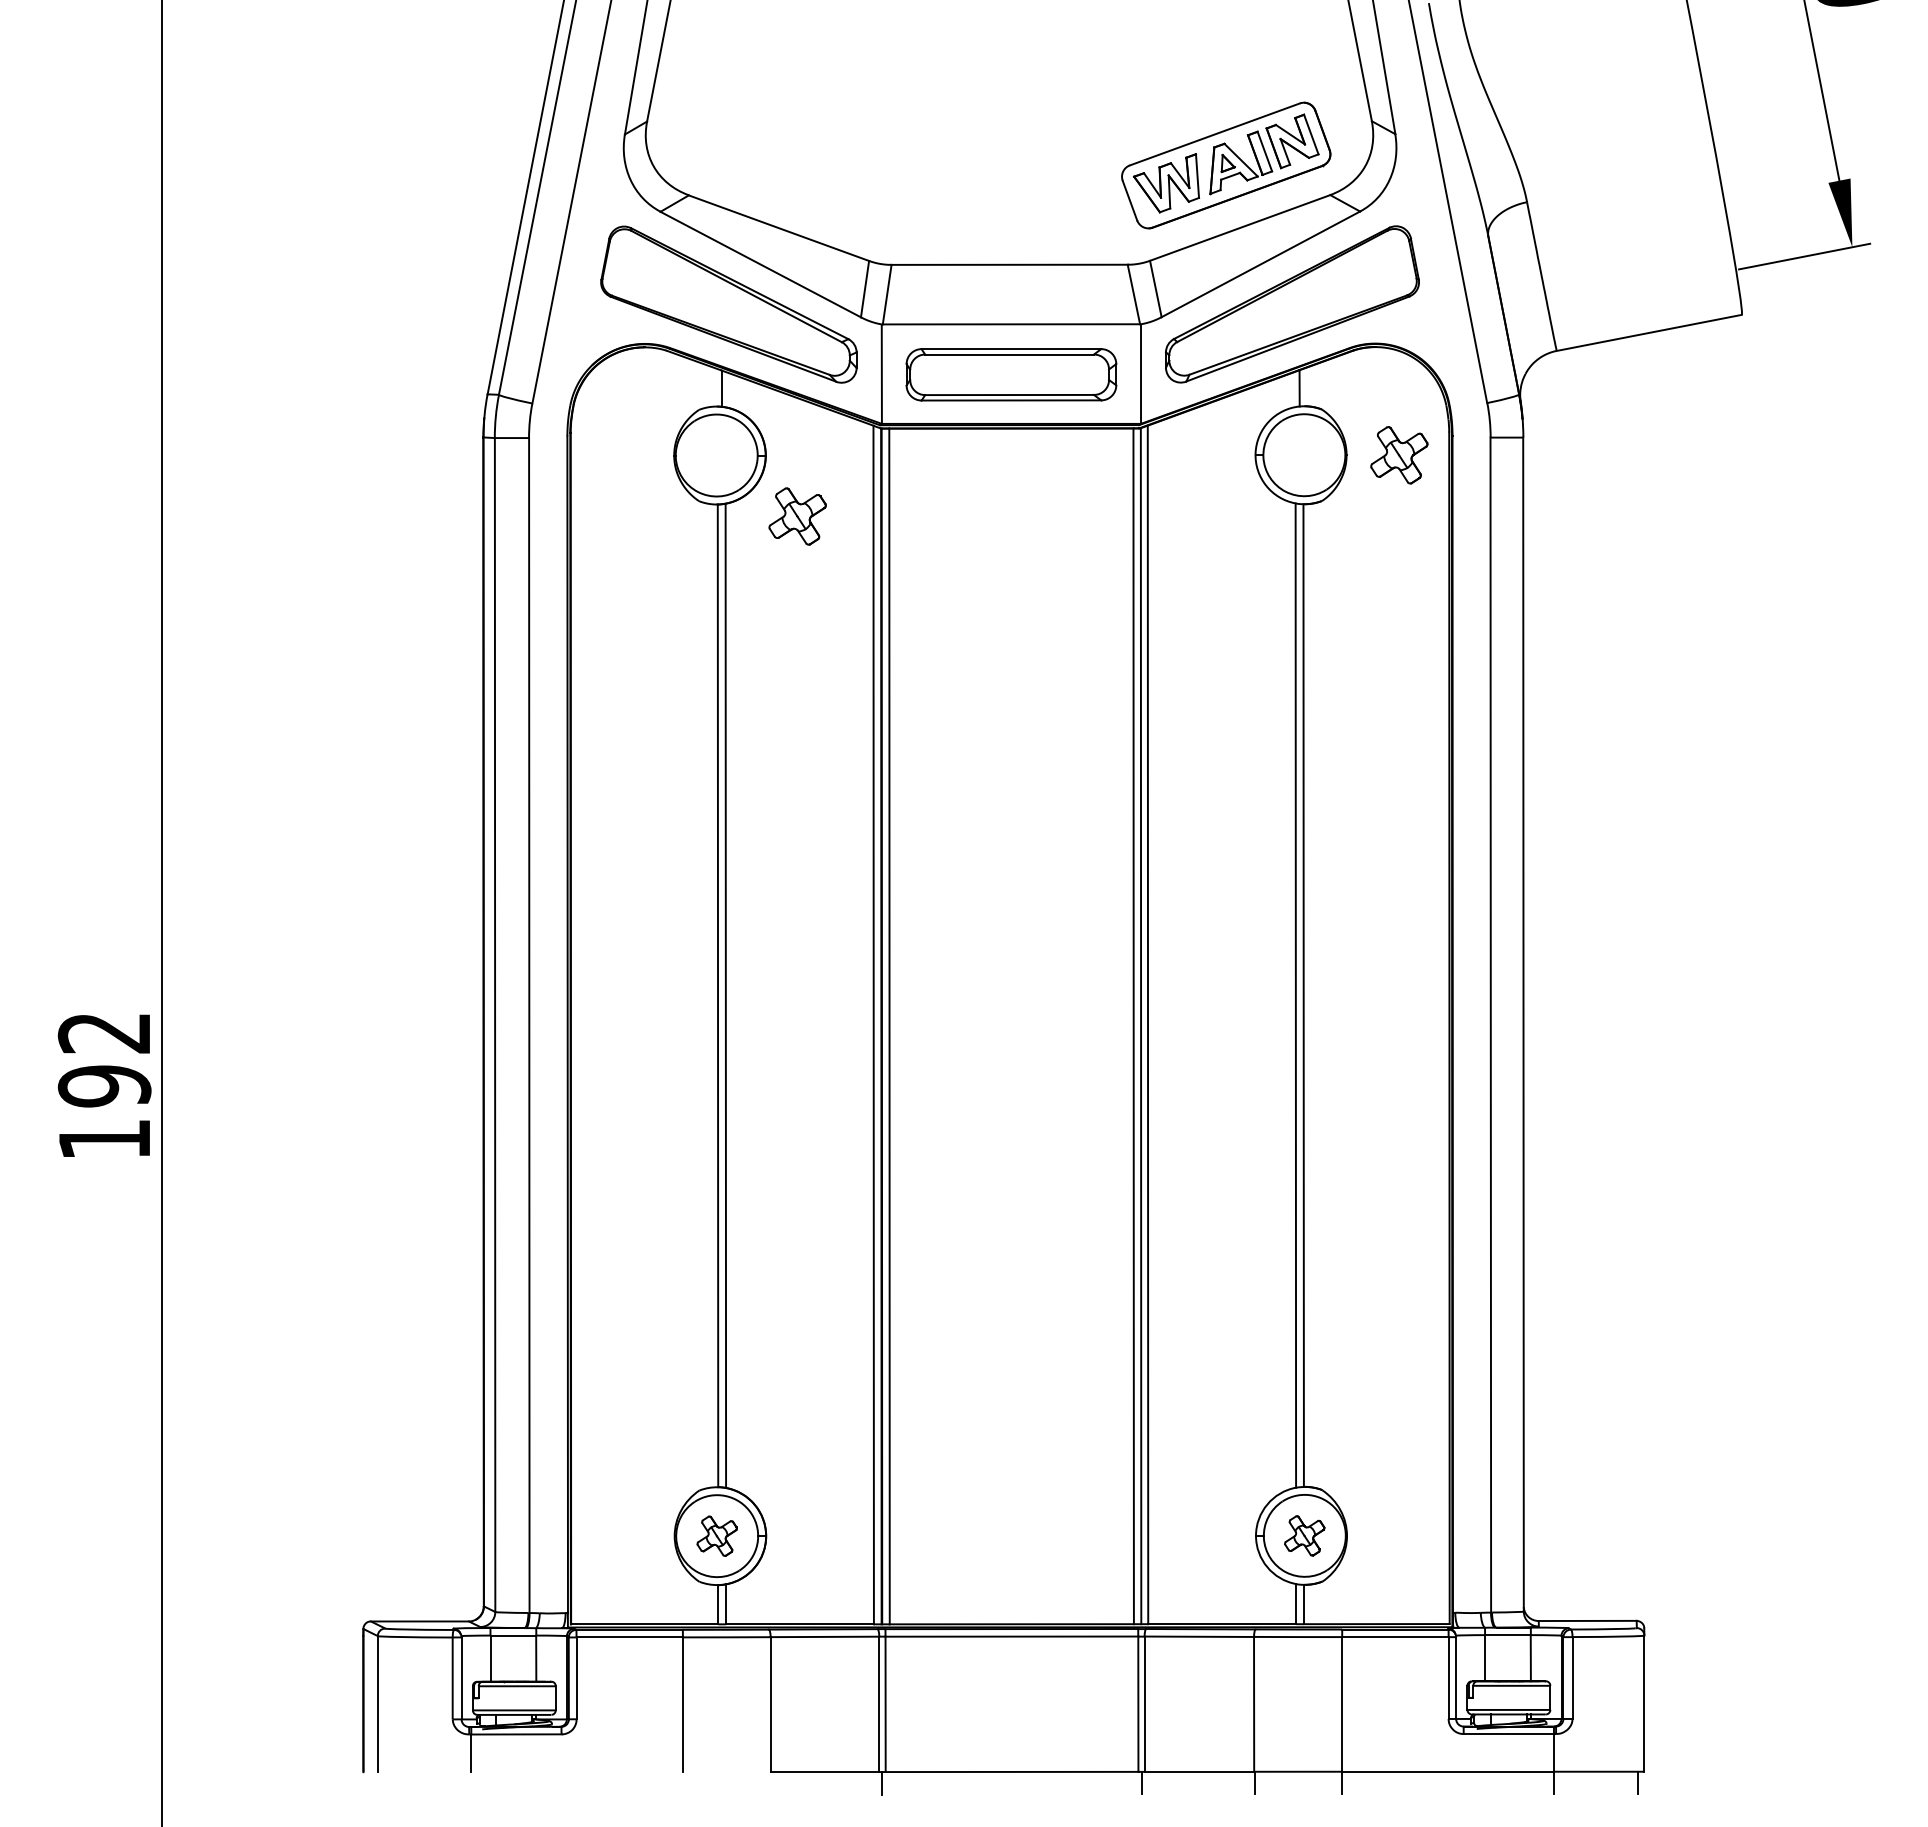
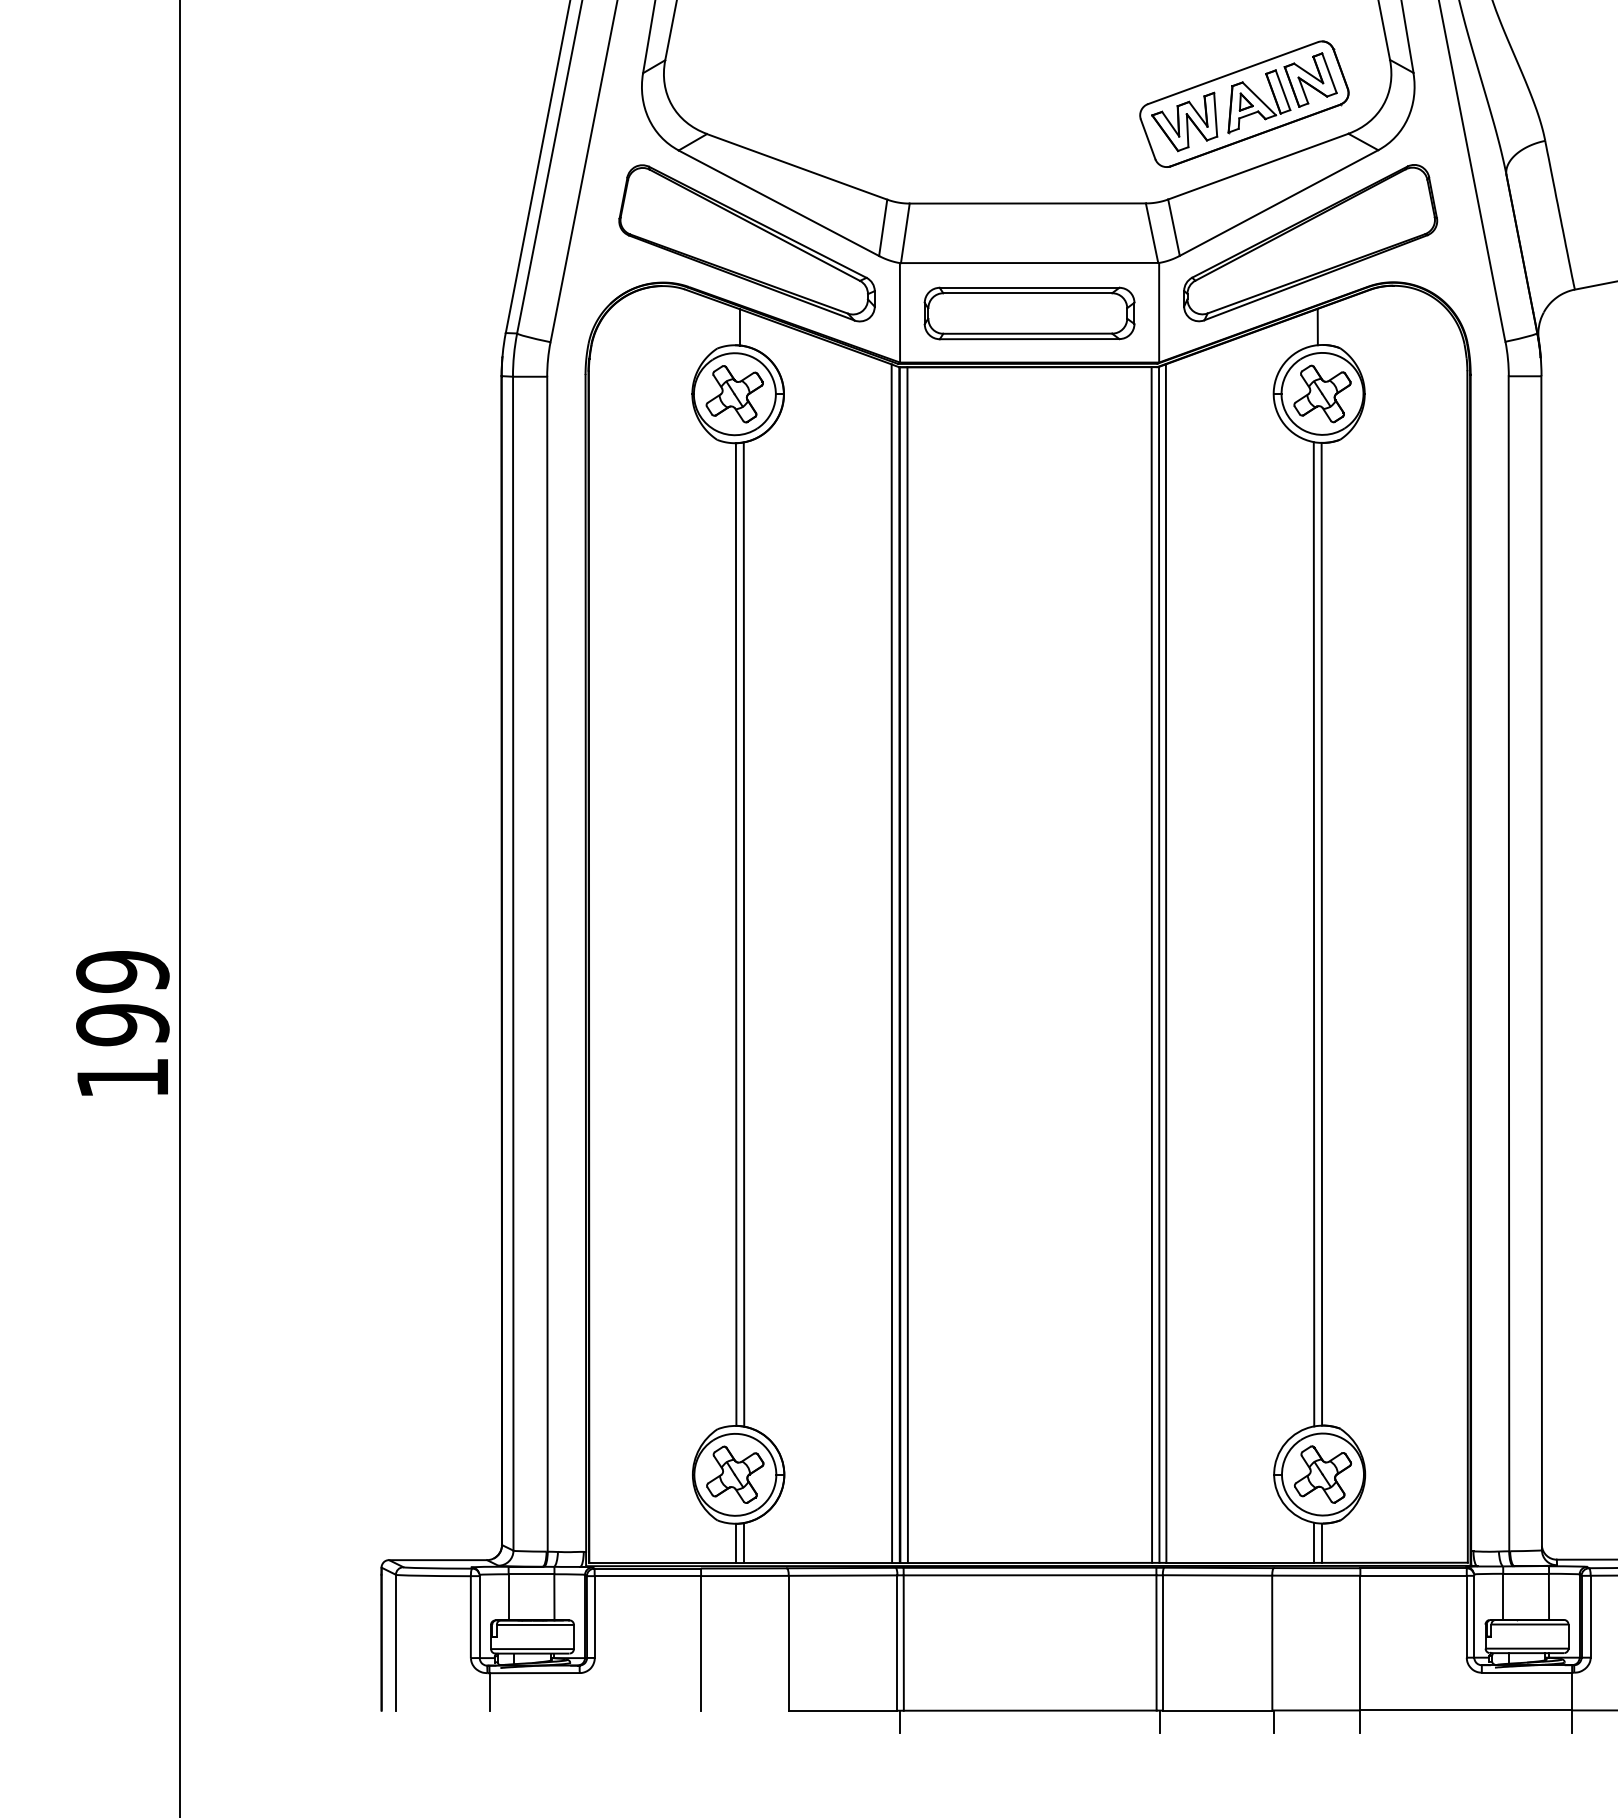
part: (1399, 455) -> (1322, 394), moved
part: (797, 516) -> (734, 394), moved
text: (104, 1033) -> (122, 972), 192 -> 199
part: (1304, 1535) -> (1322, 1474), size x1.43
part: (717, 1536) -> (735, 1475), size x1.43

